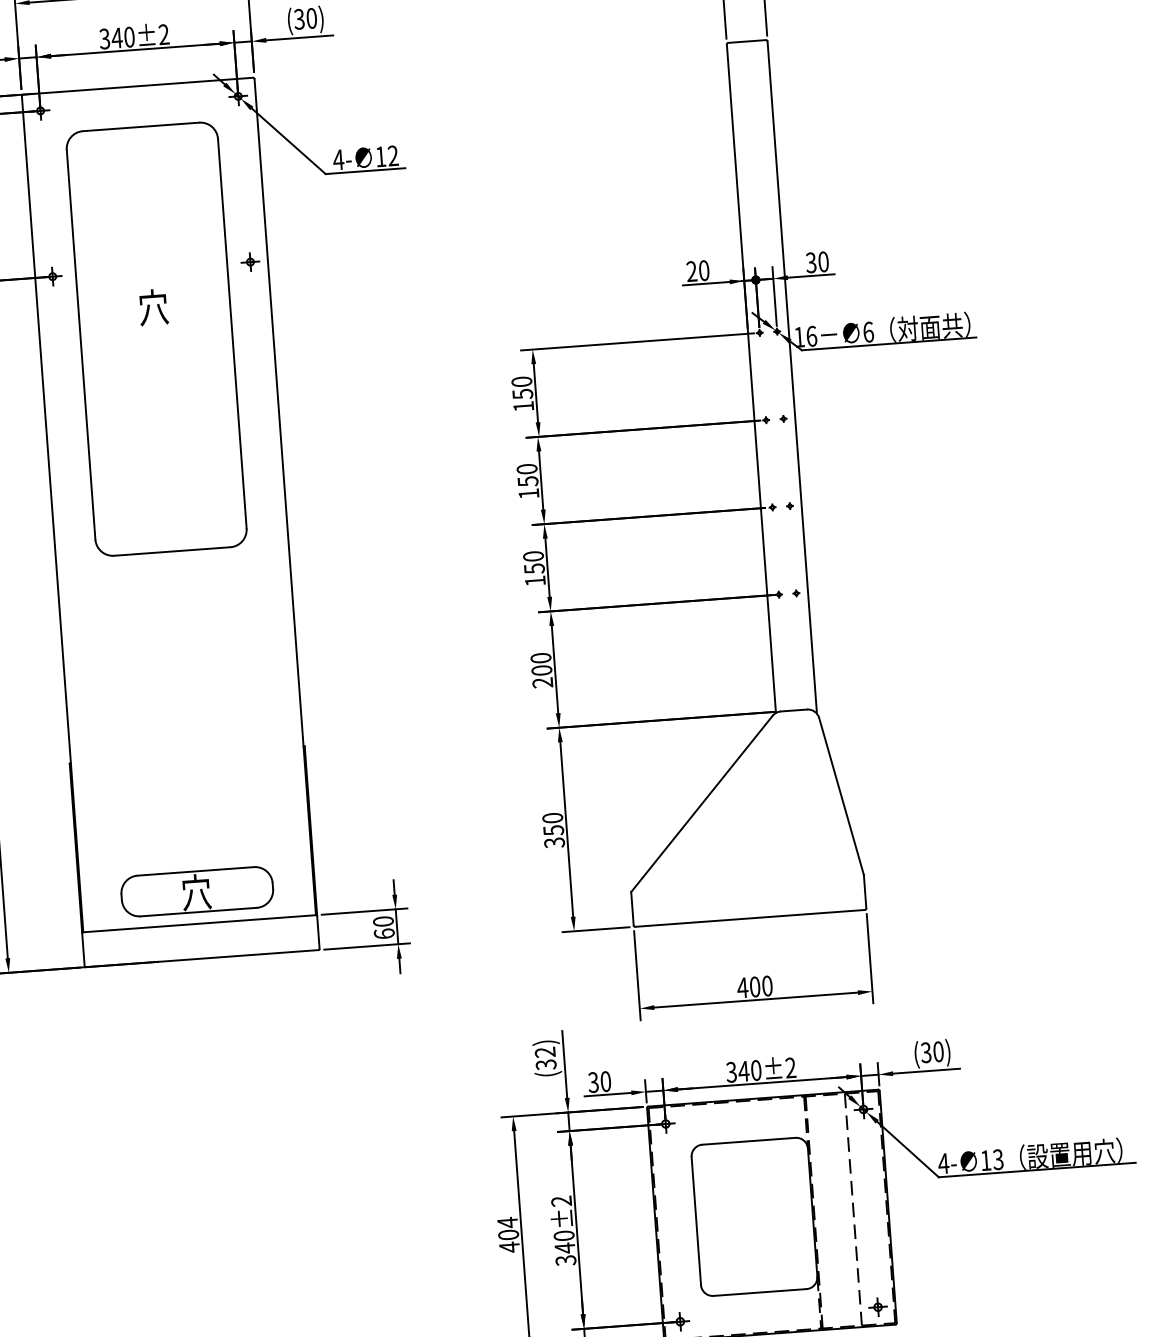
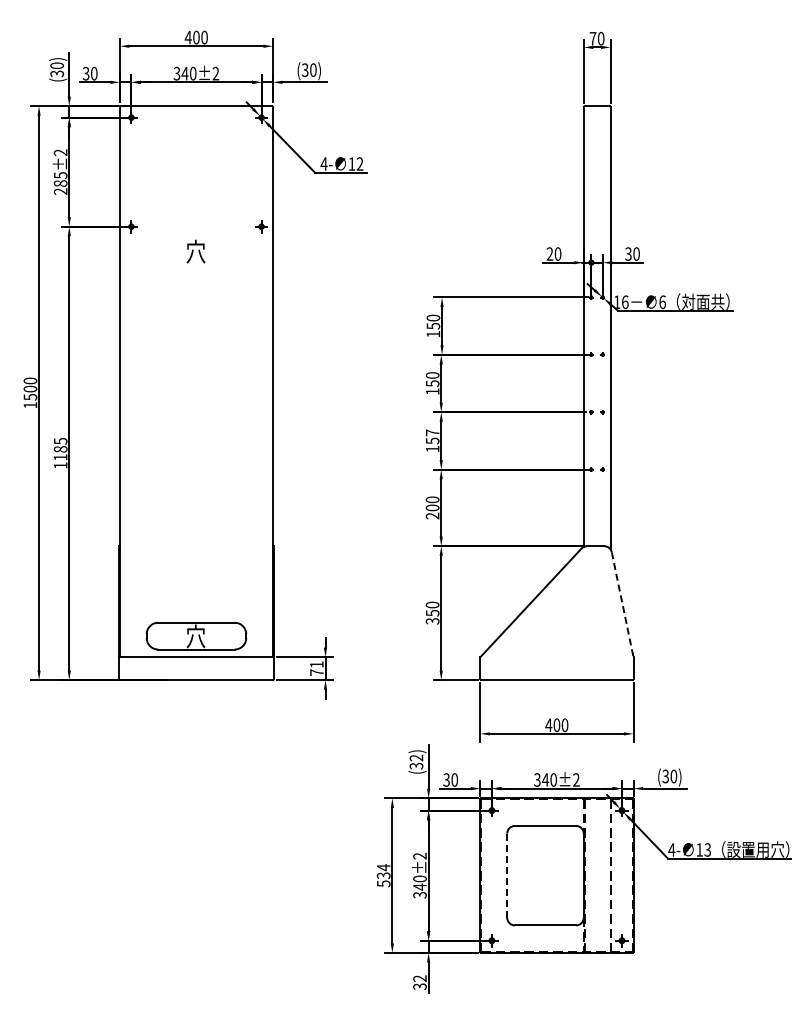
part: (156, 339) -> (196, 272), removed
text: (533, 555) -> (432, 432), 150 -> 157
line: (841, 796) -> (622, 604), solid -> dashed
text: (383, 927) -> (316, 668), 60 -> 71
line: (696, 1222) -> (507, 876), solid -> dashed
text: (508, 1240) -> (383, 879), 404 -> 534

